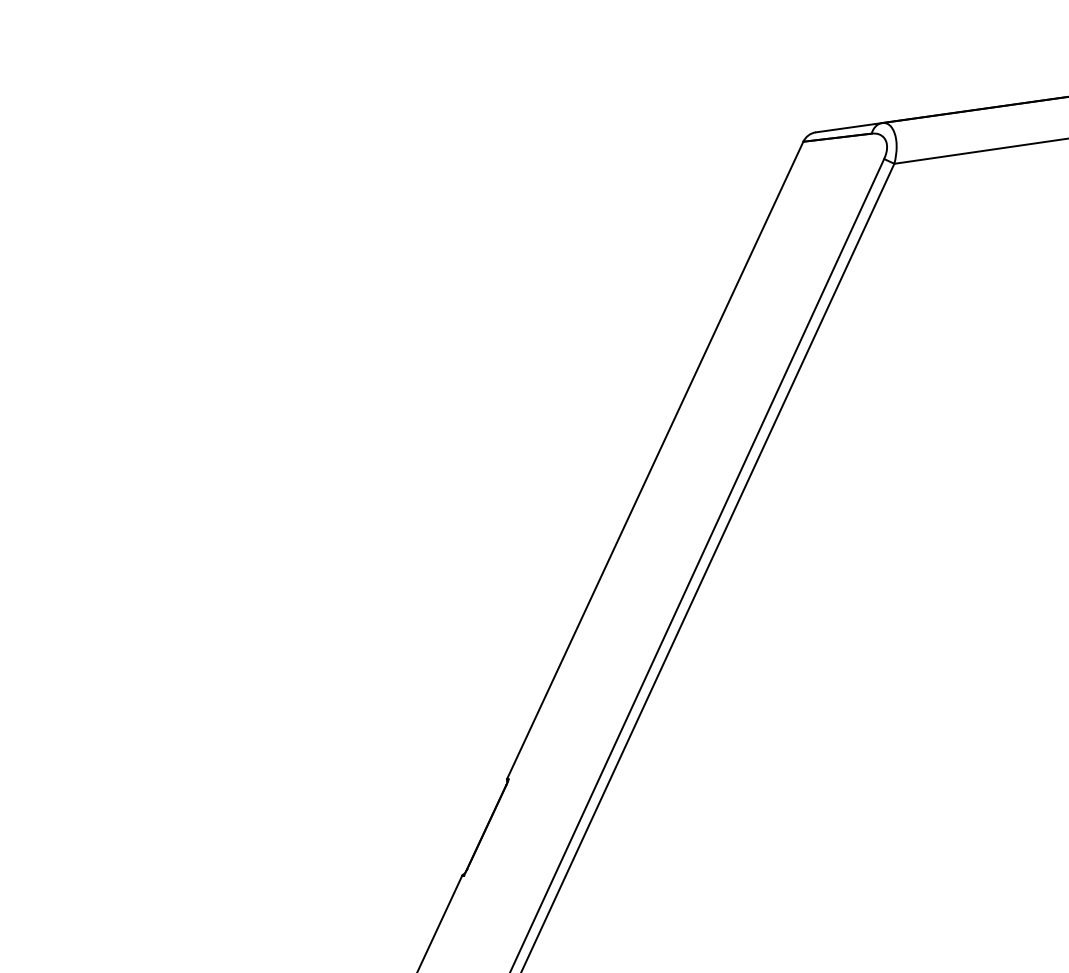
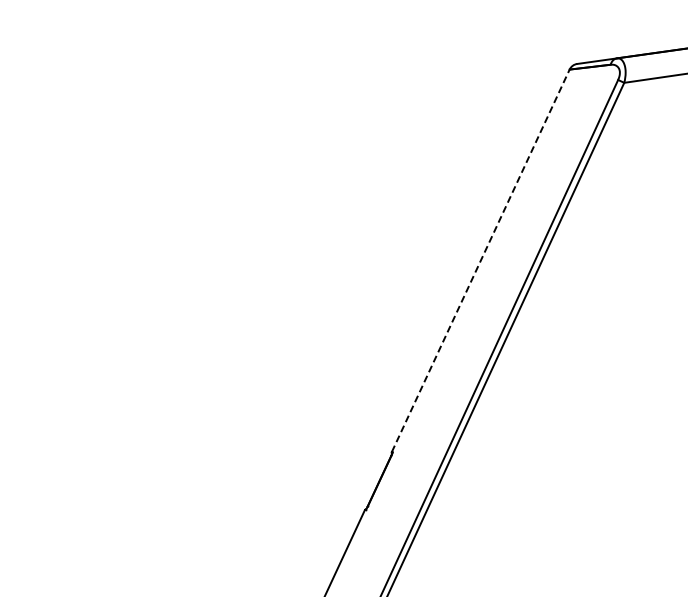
line: (654, 459) -> (480, 260), solid -> dashed

